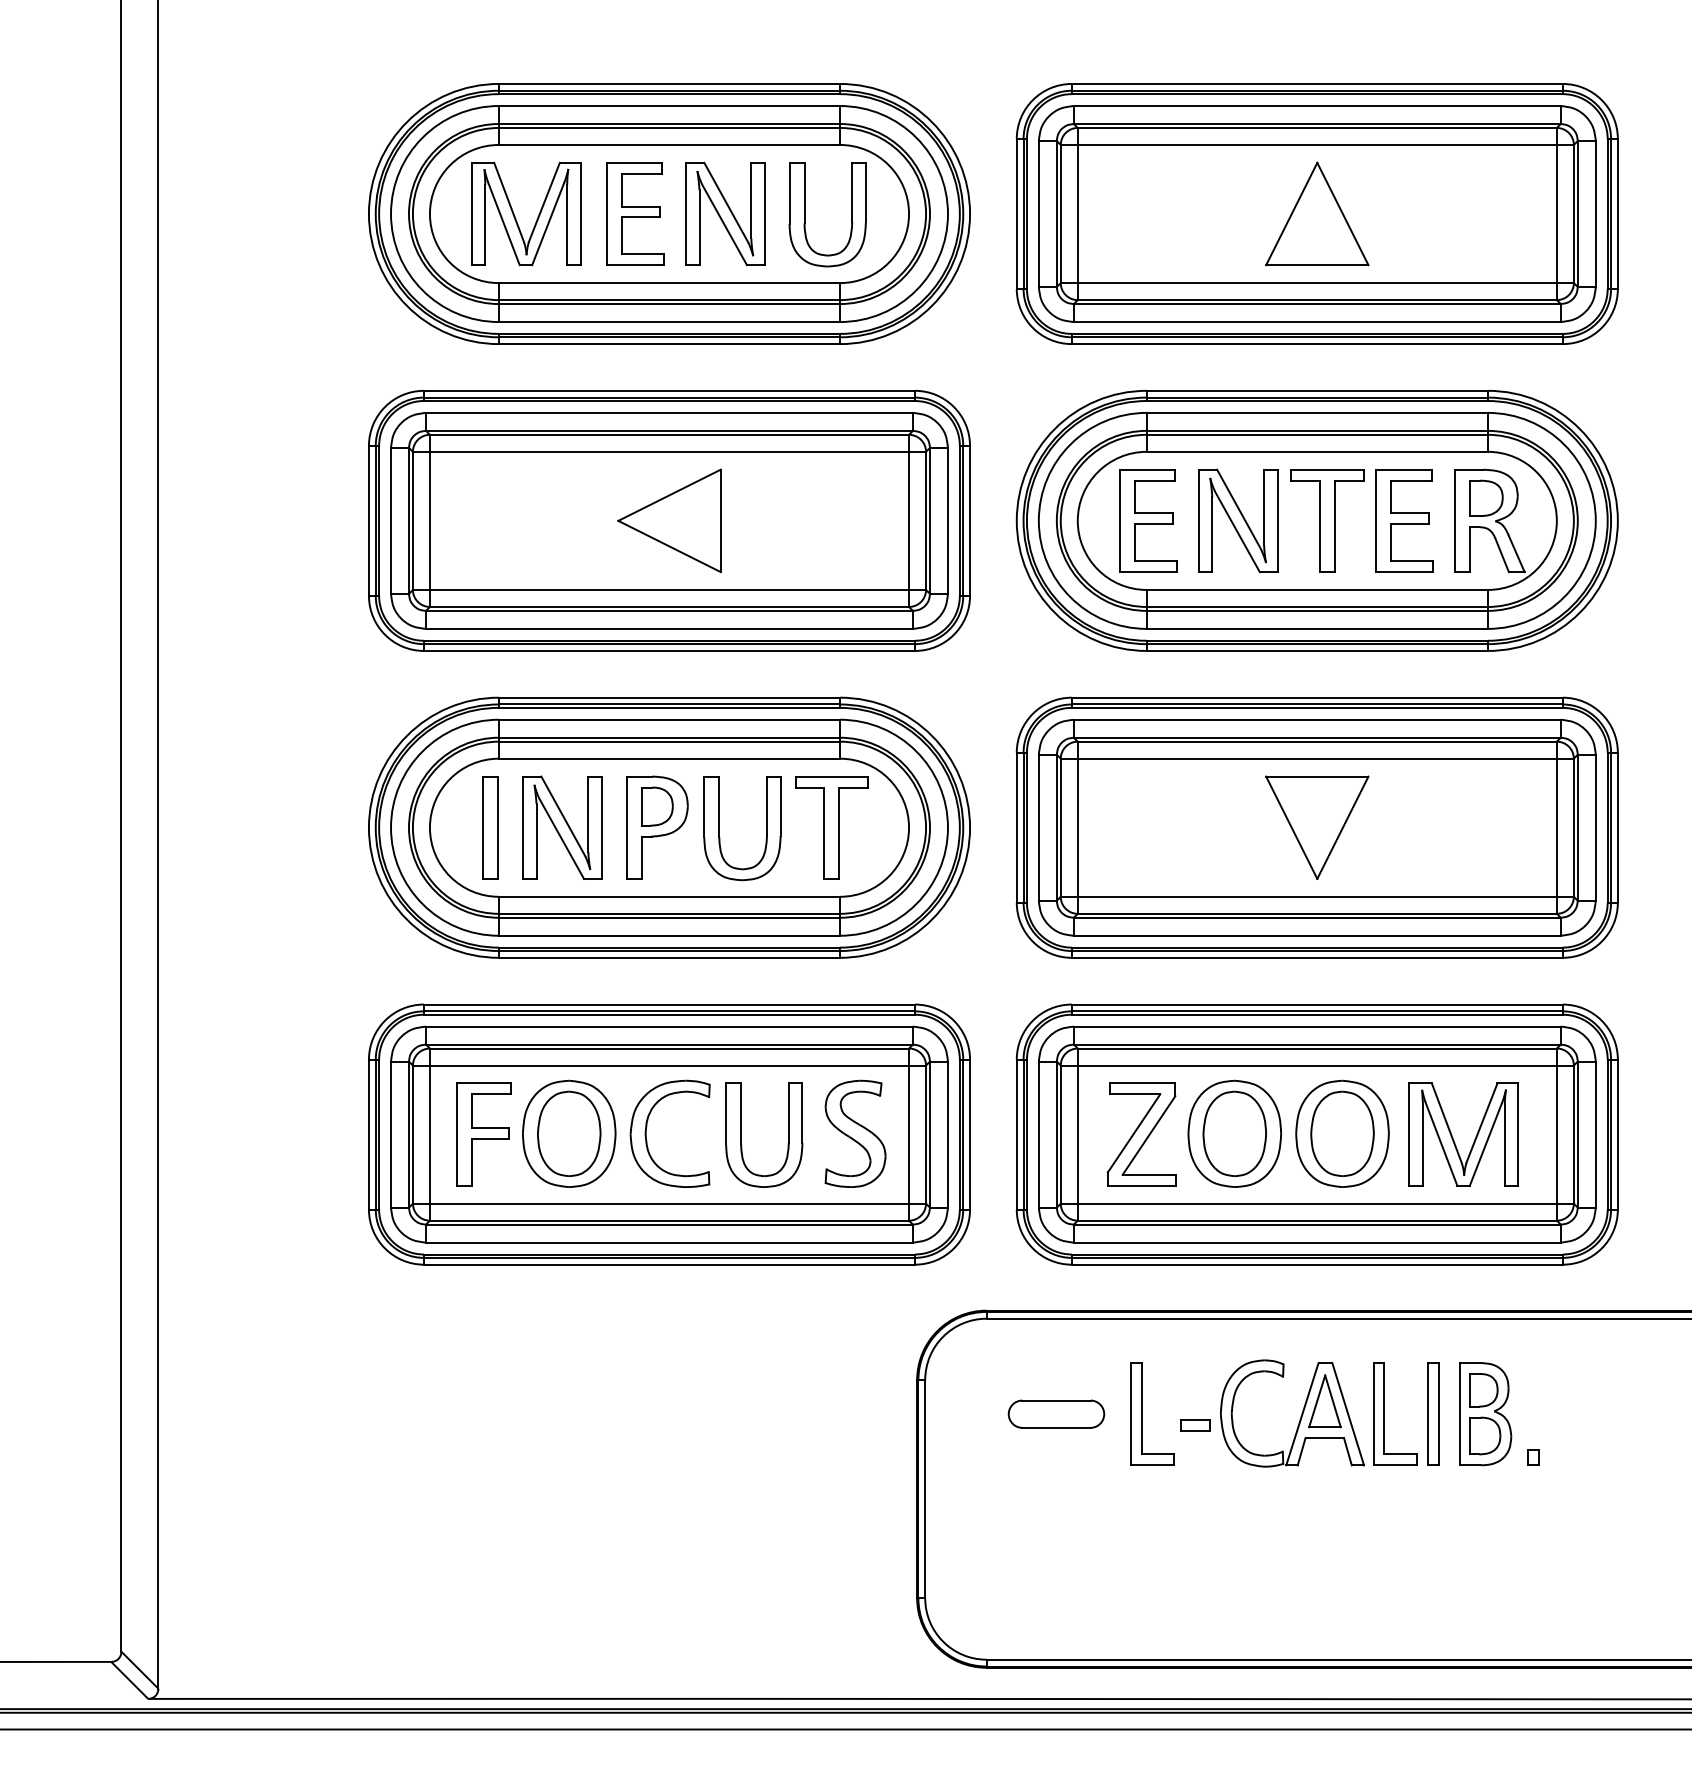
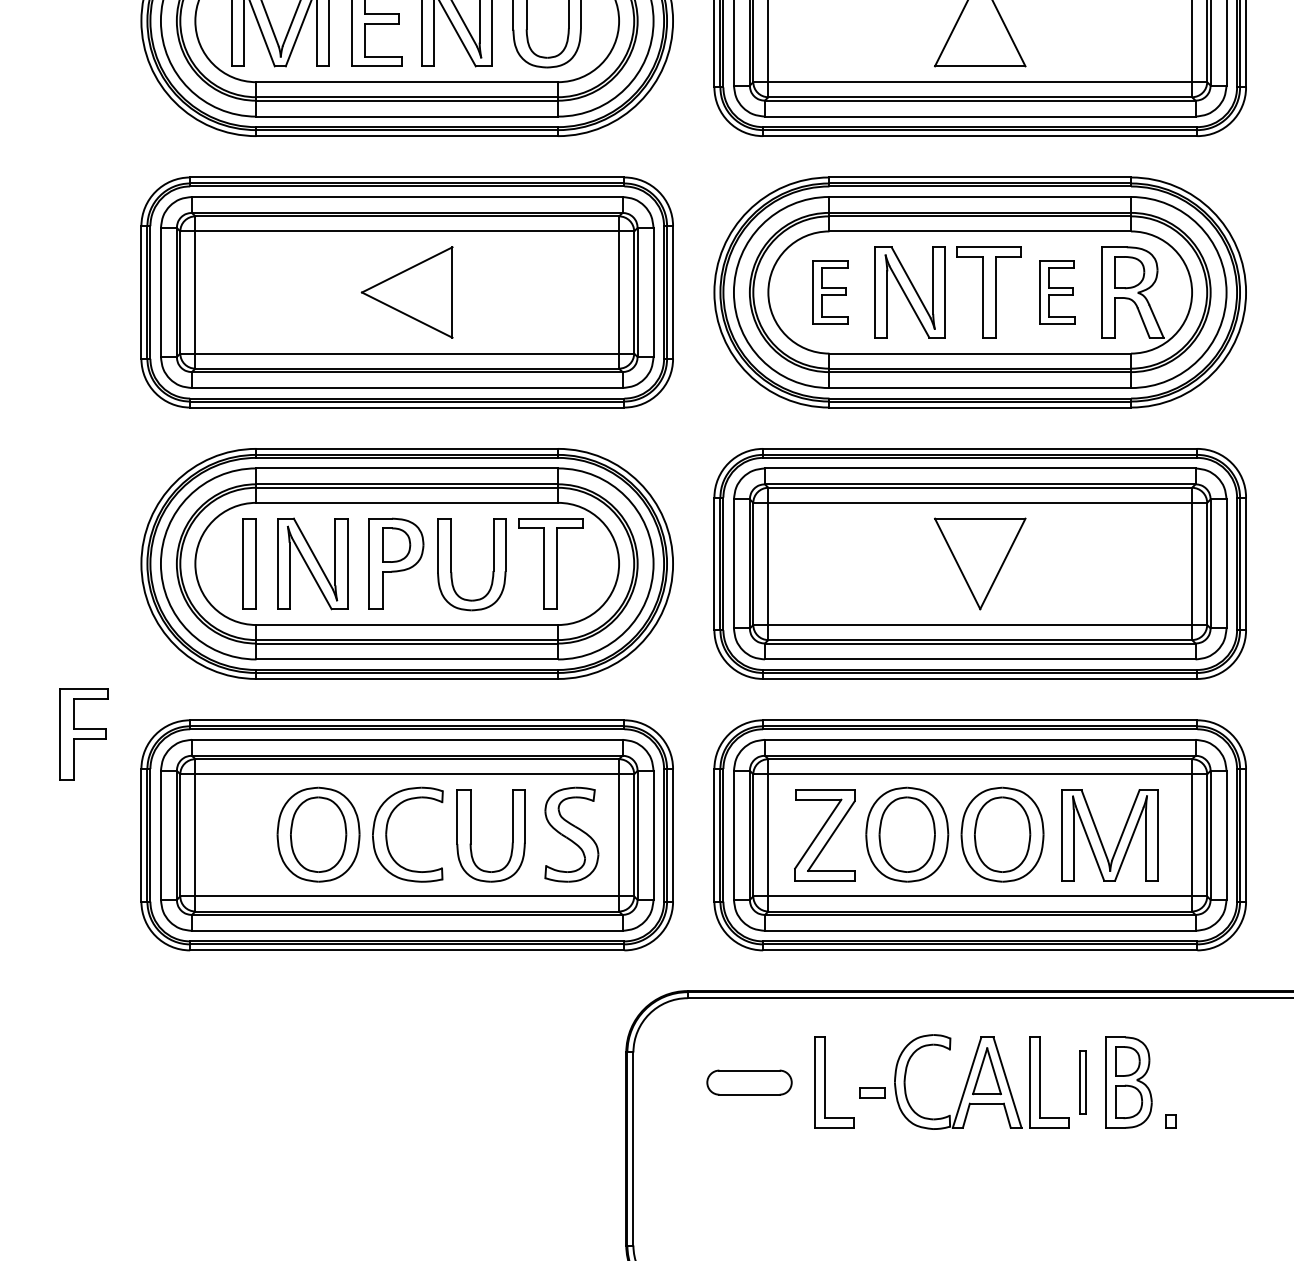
part: (1148, 520) -> (830, 292), size x0.7
part: (1404, 520) -> (1057, 292), size x0.7
part: (483, 1134) -> (83, 734), moved
part: (1433, 1413) -> (1083, 1082), size x0.7

